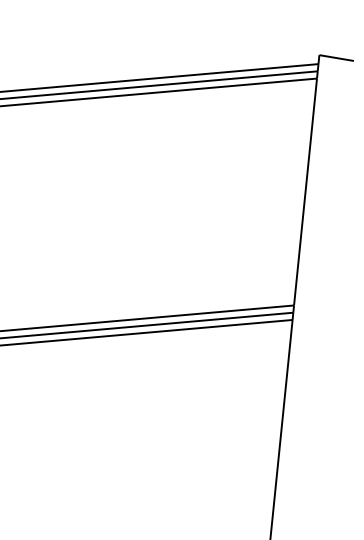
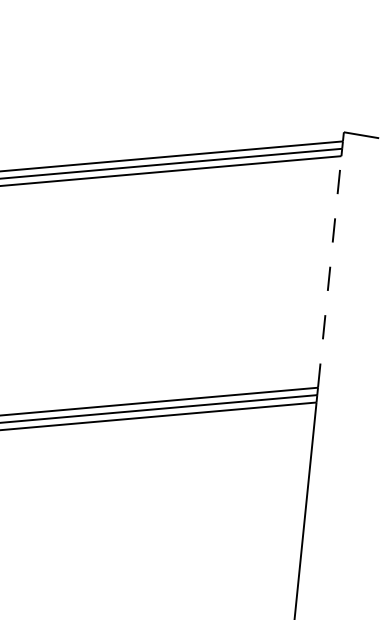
line: (305, 191) -> (329, 271), solid -> dashed

